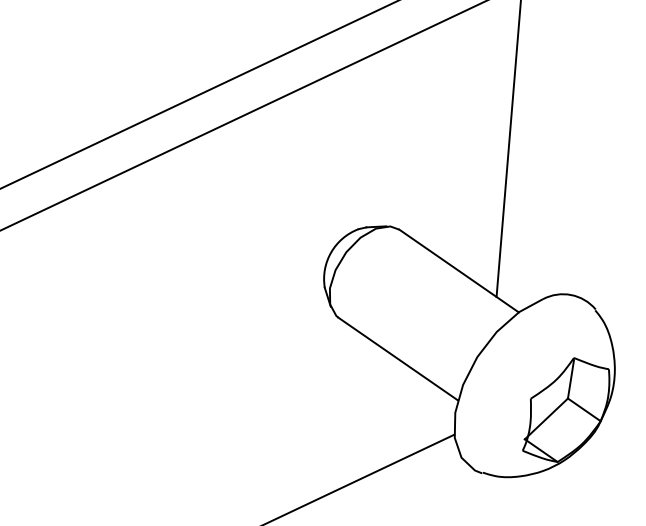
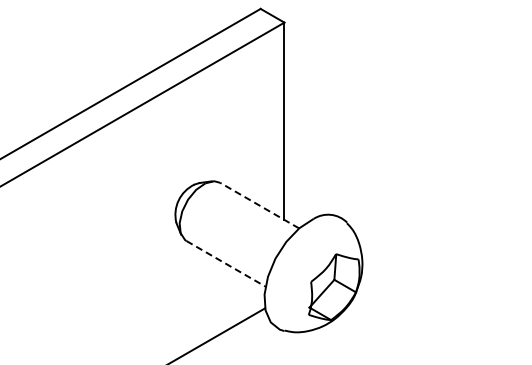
line: (458, 270) -> (259, 205), solid -> dashed
line: (398, 358) -> (226, 263), solid -> dashed

